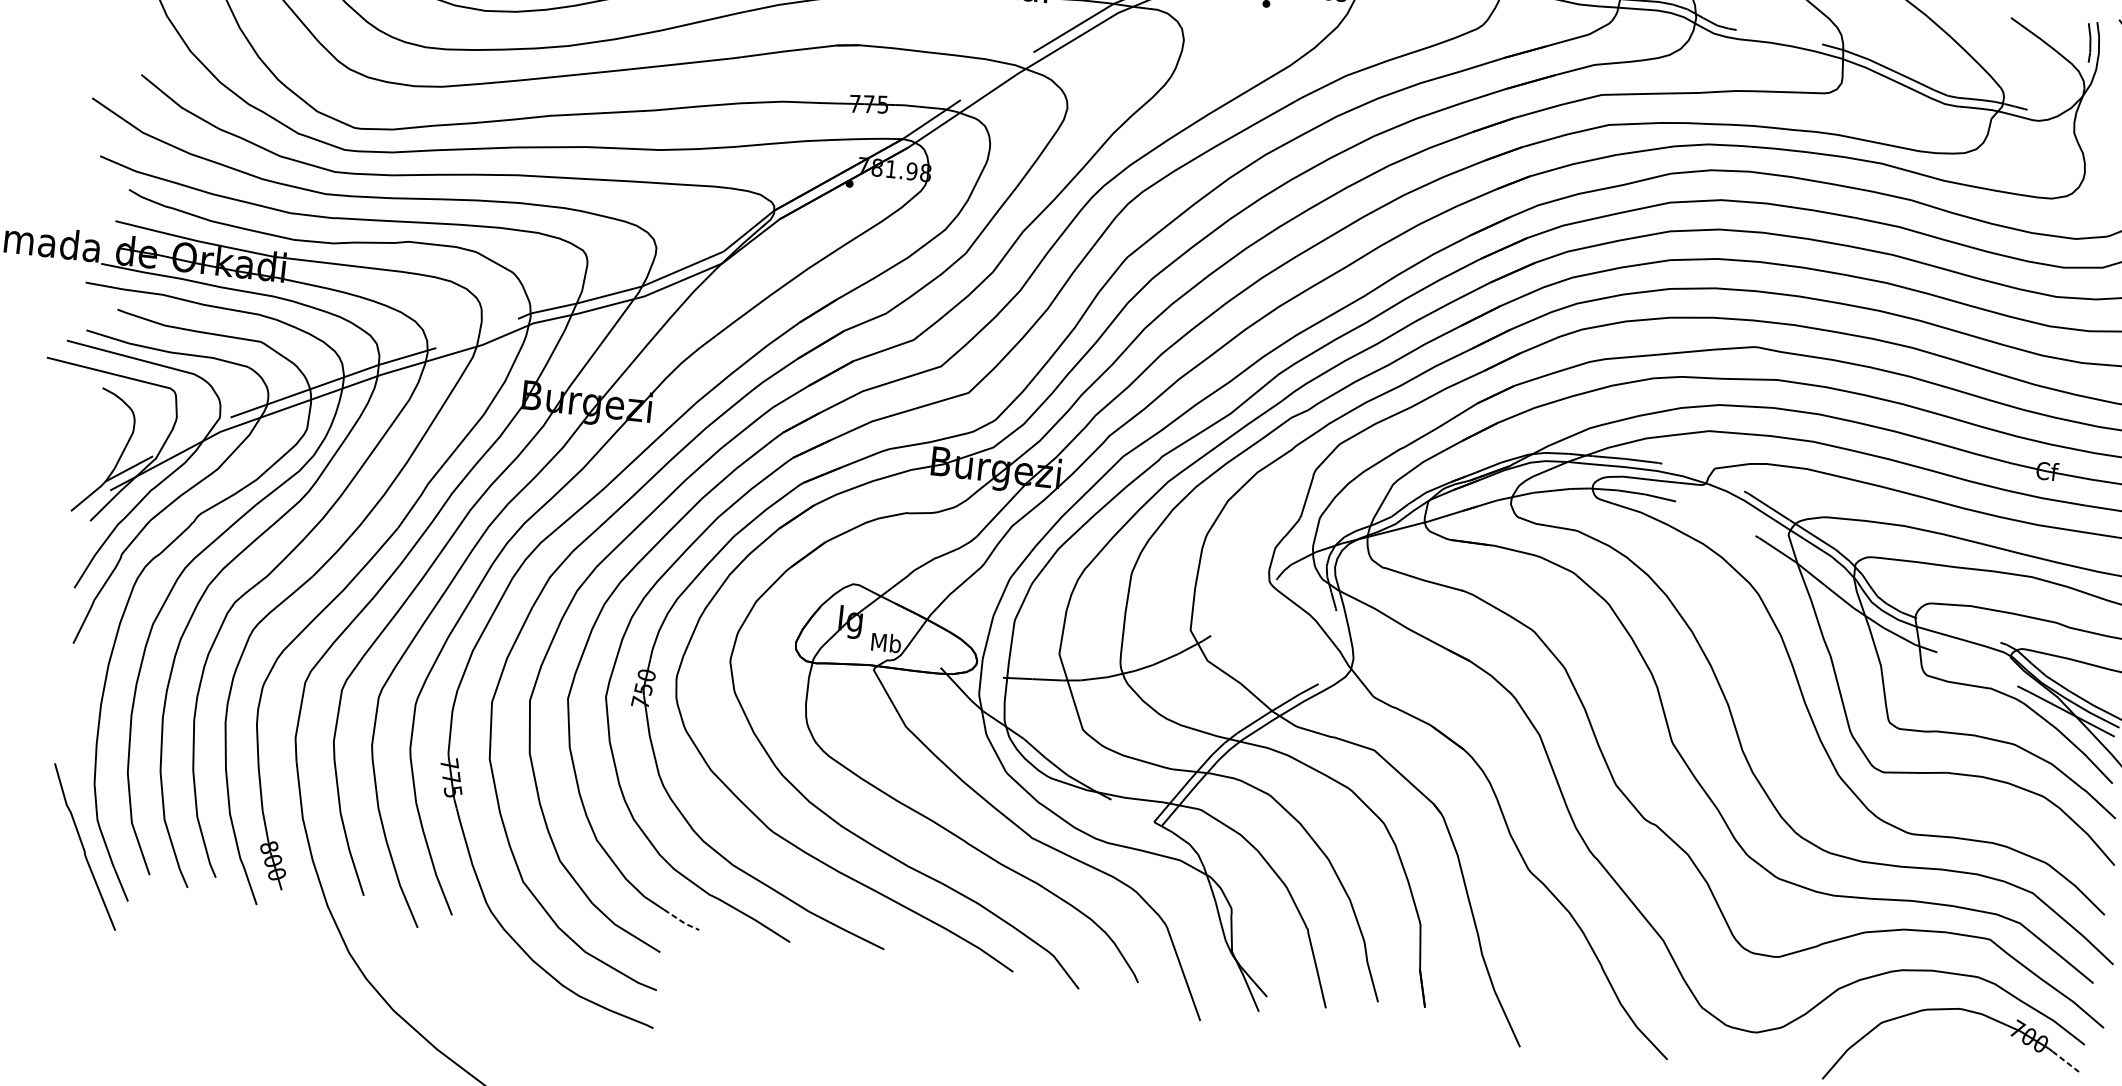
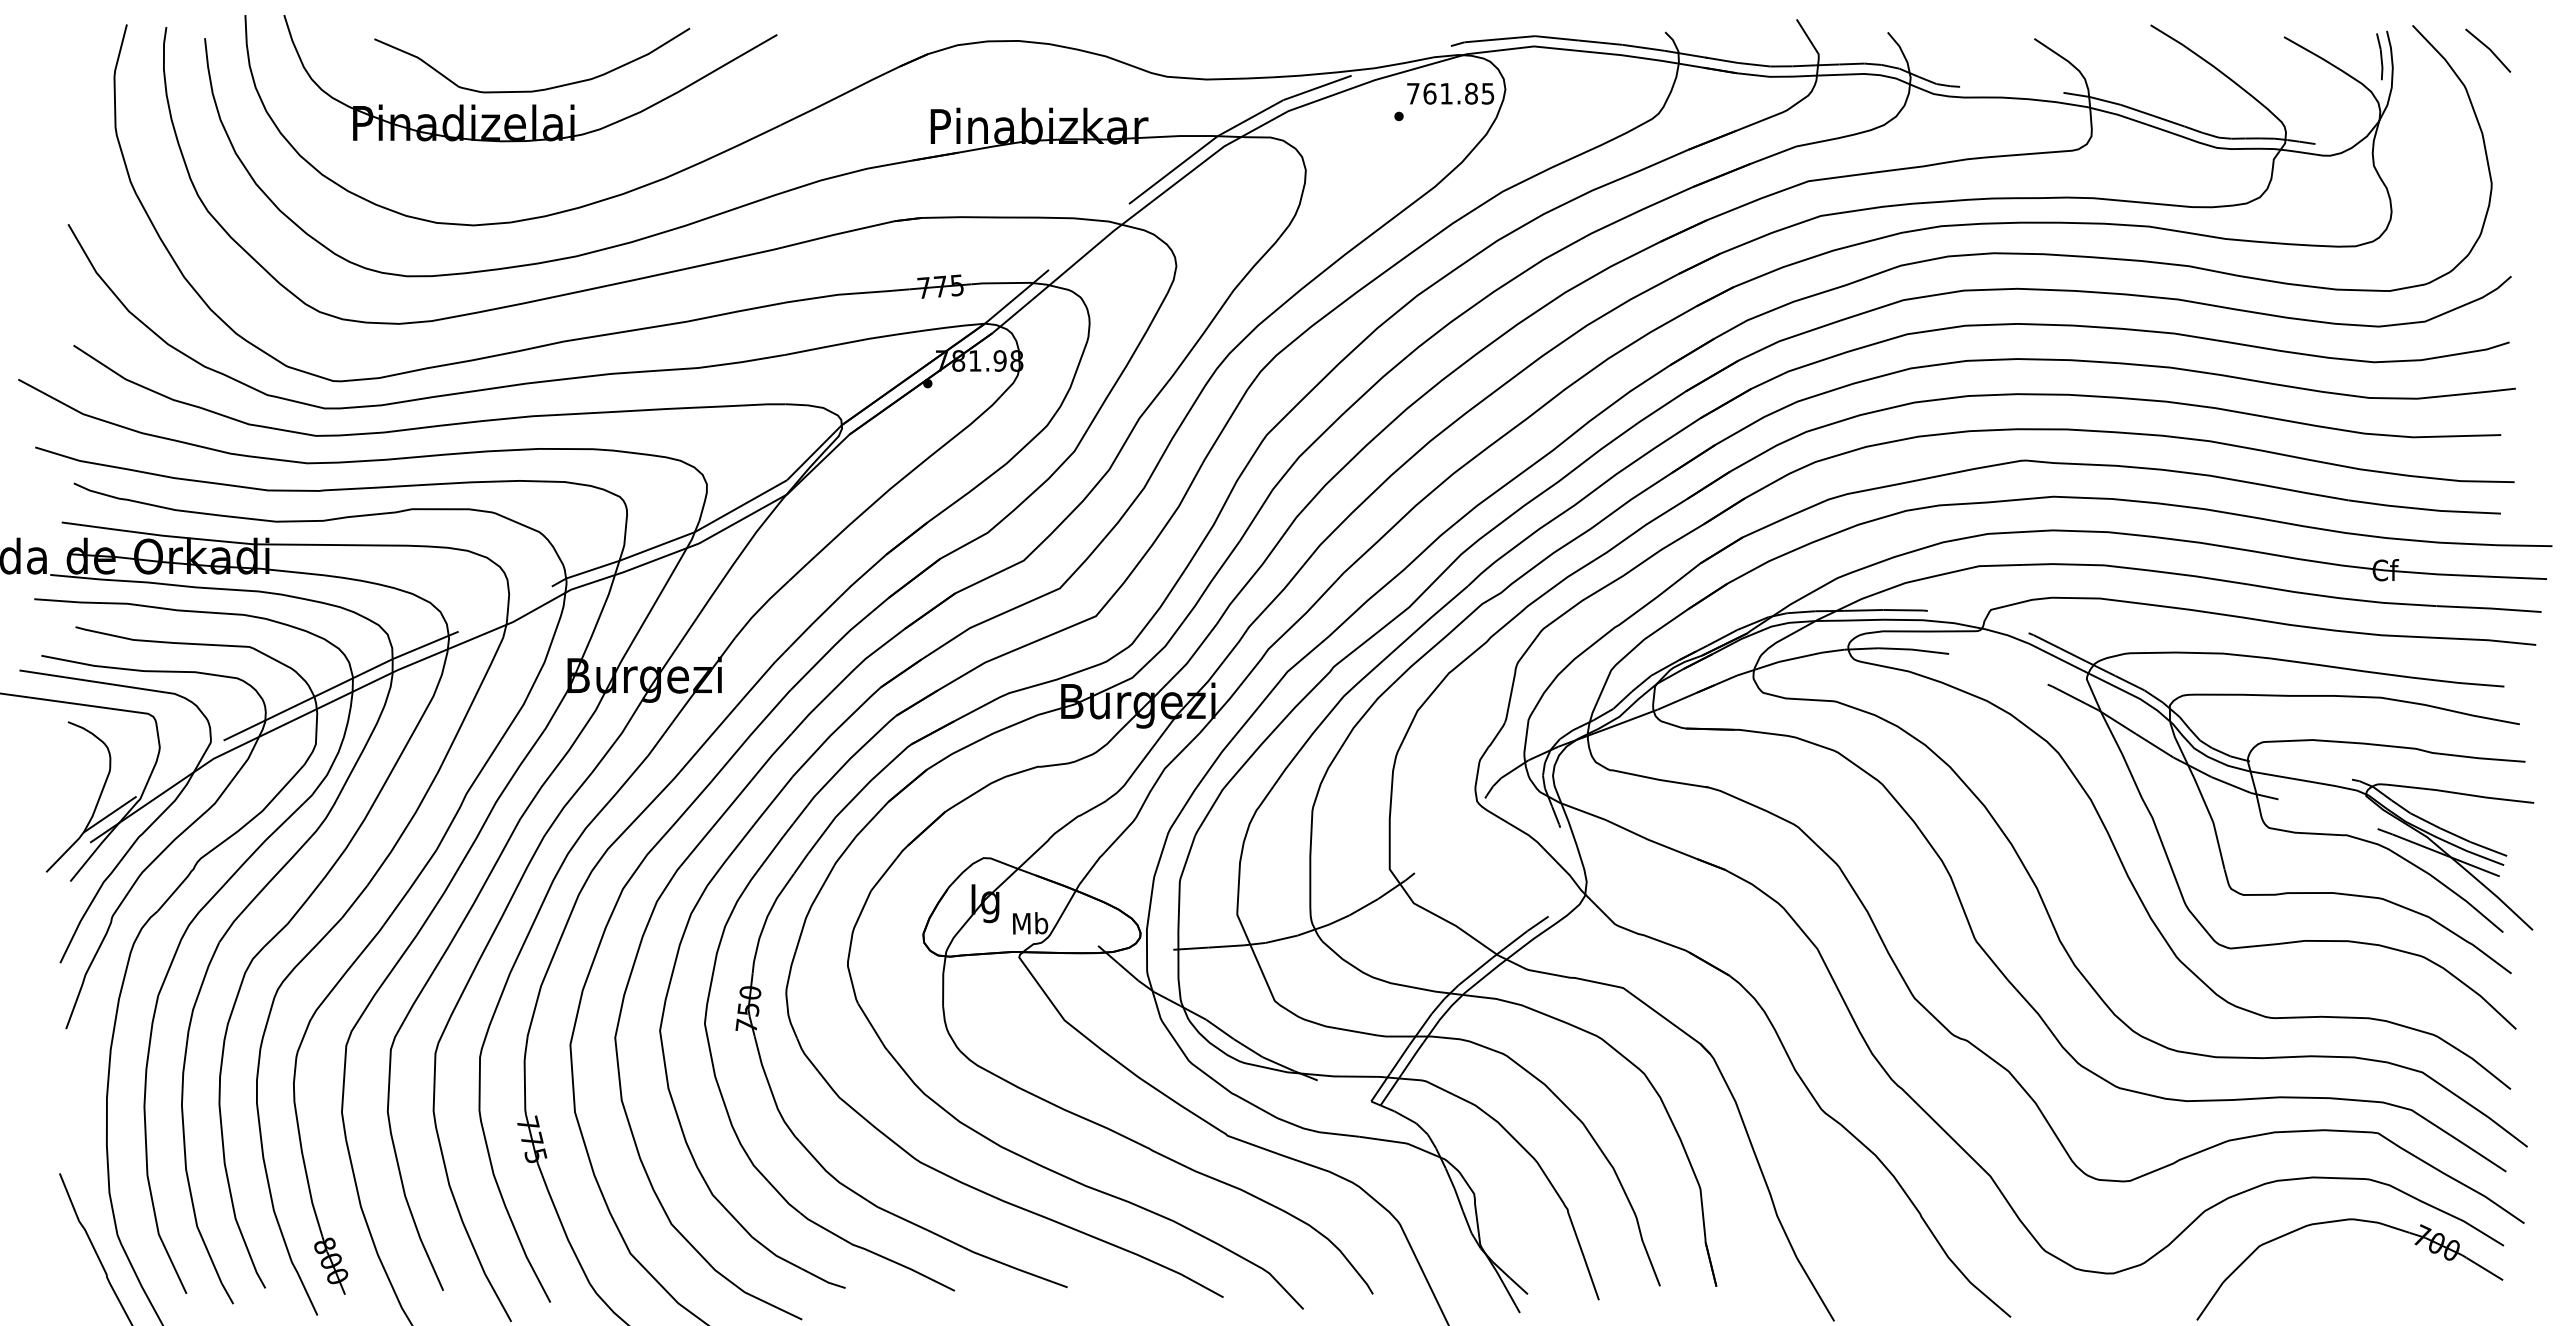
line: (681, 921) -> (823, 1280), dashed -> solid
line: (2067, 1062) -> (2485, 1269), dashed -> solid

